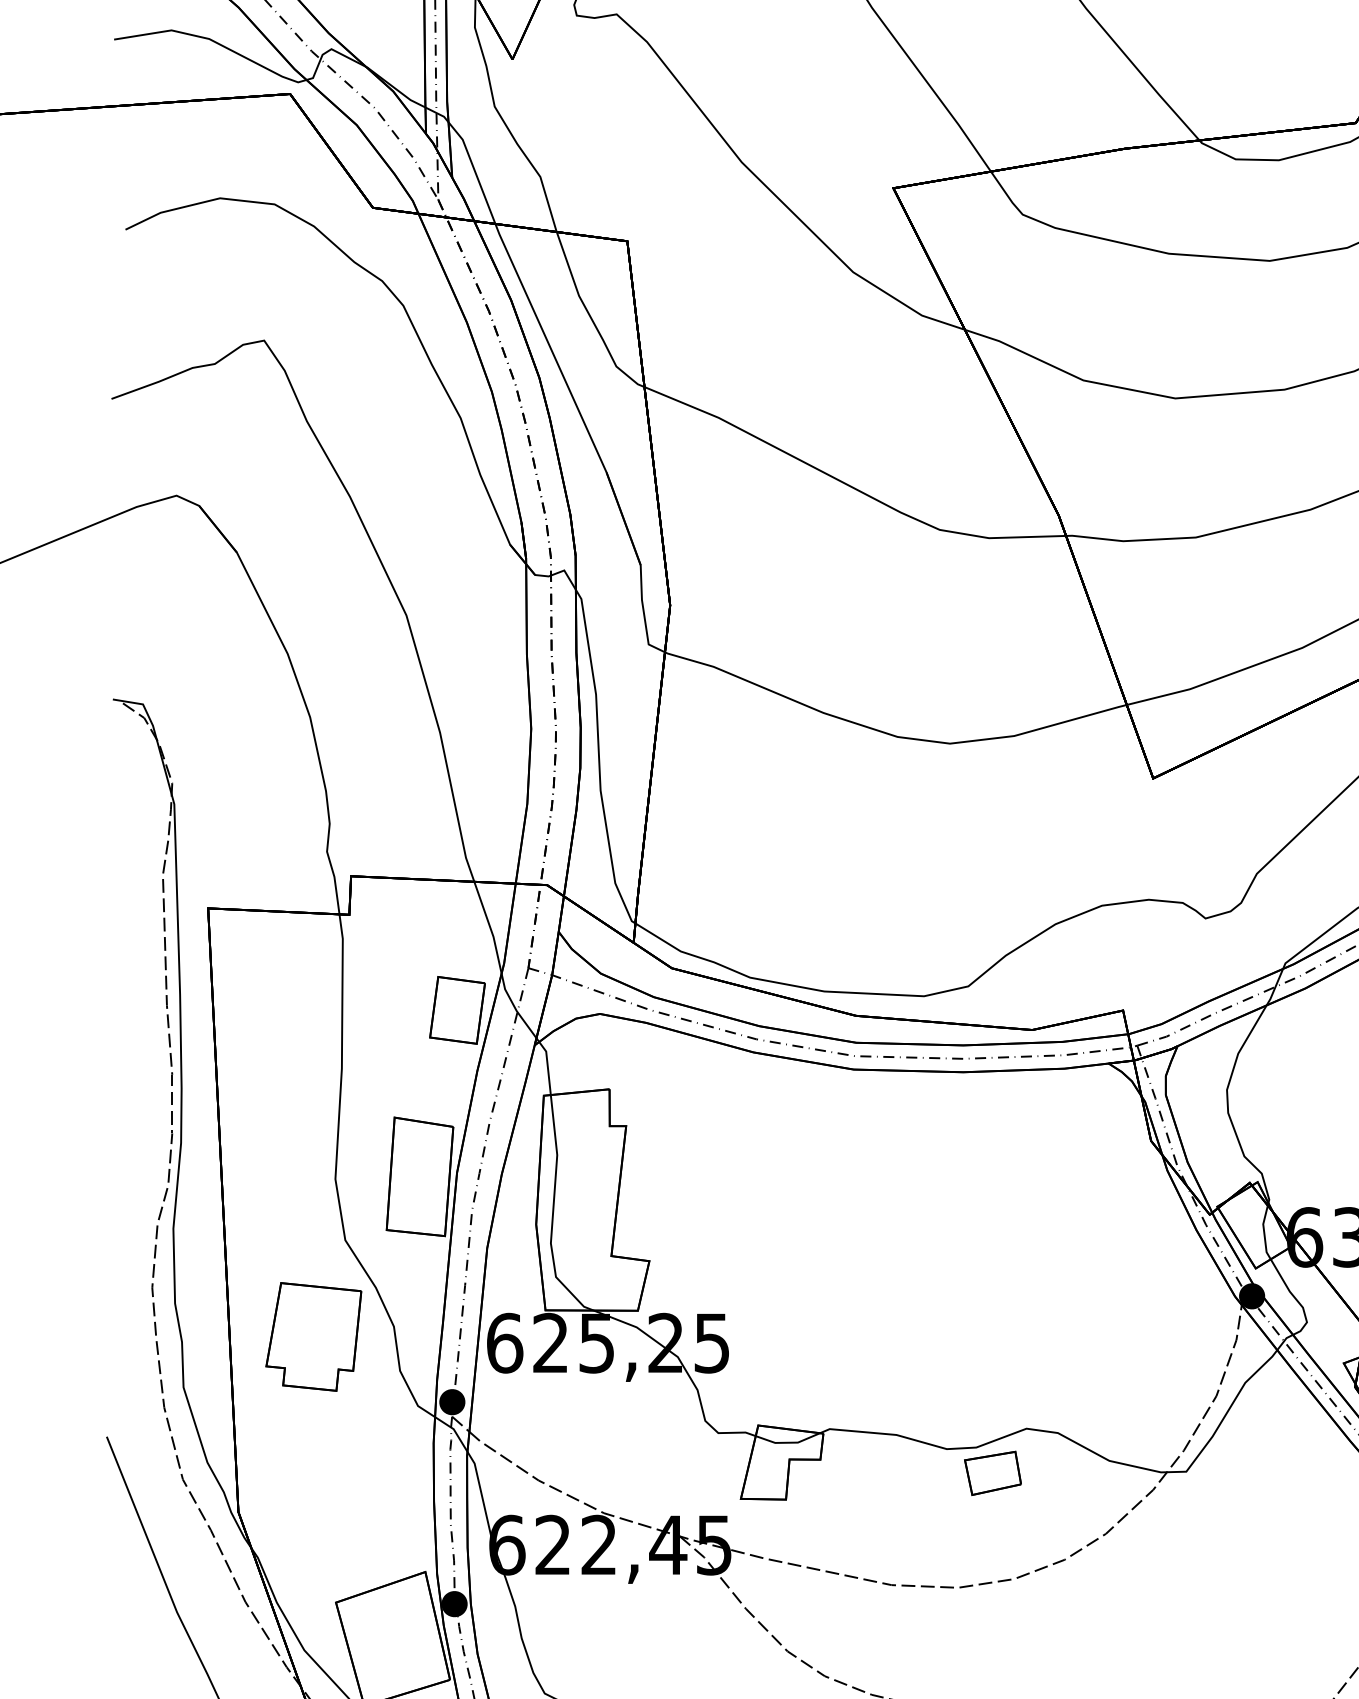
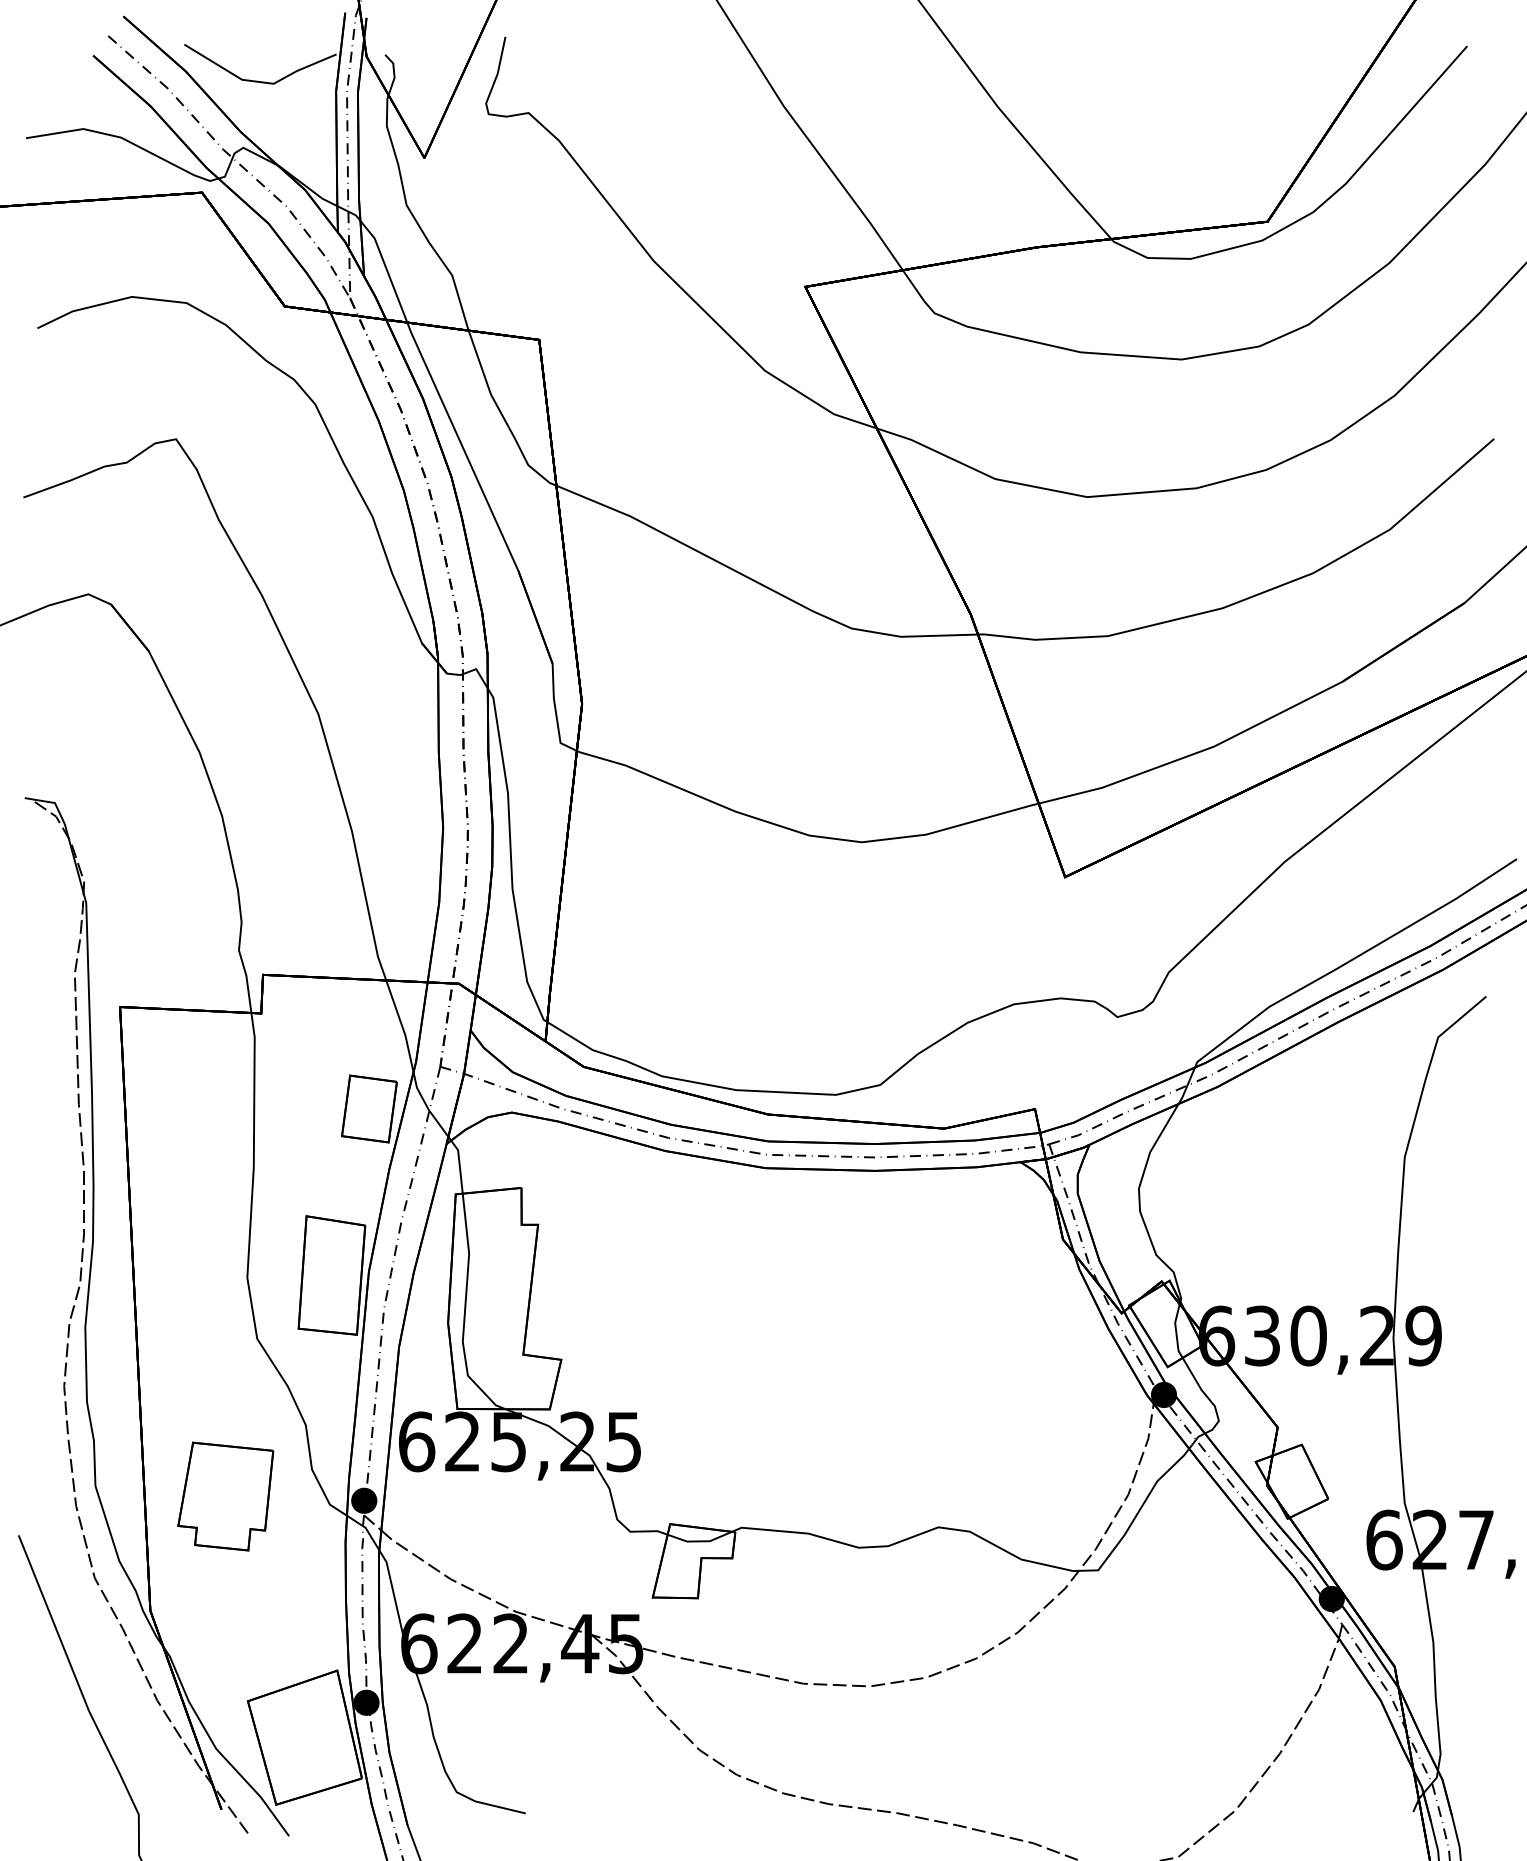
part: (313, 1336) -> (225, 1496), moved
part: (992, 1472) -> (904, 1571), removed

